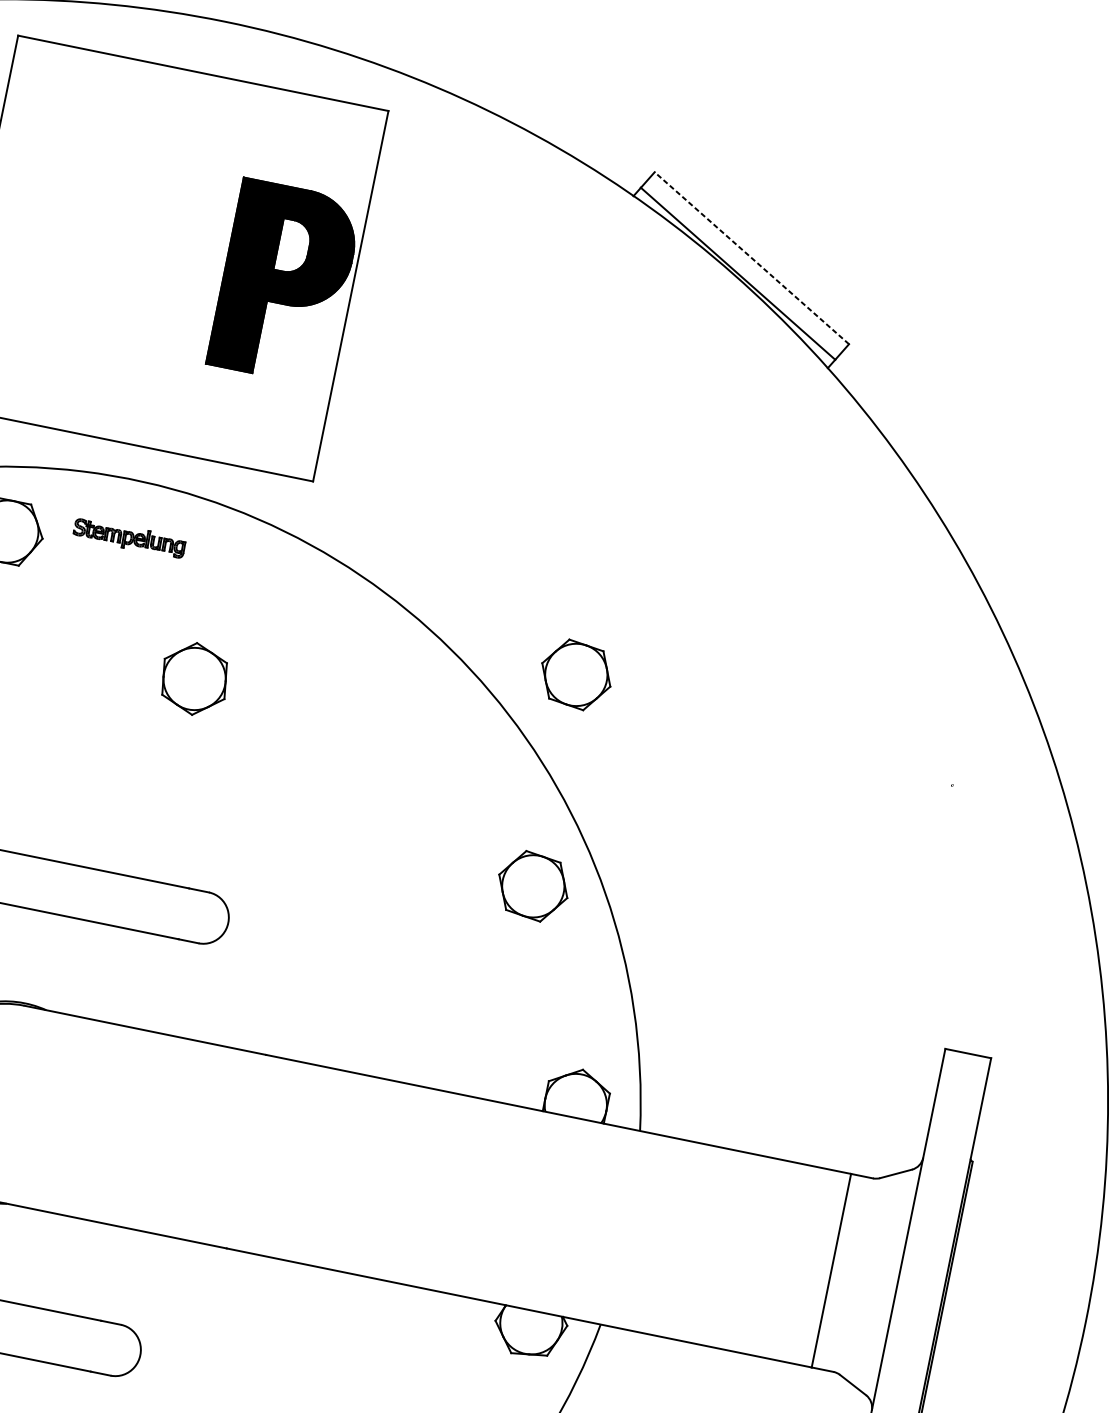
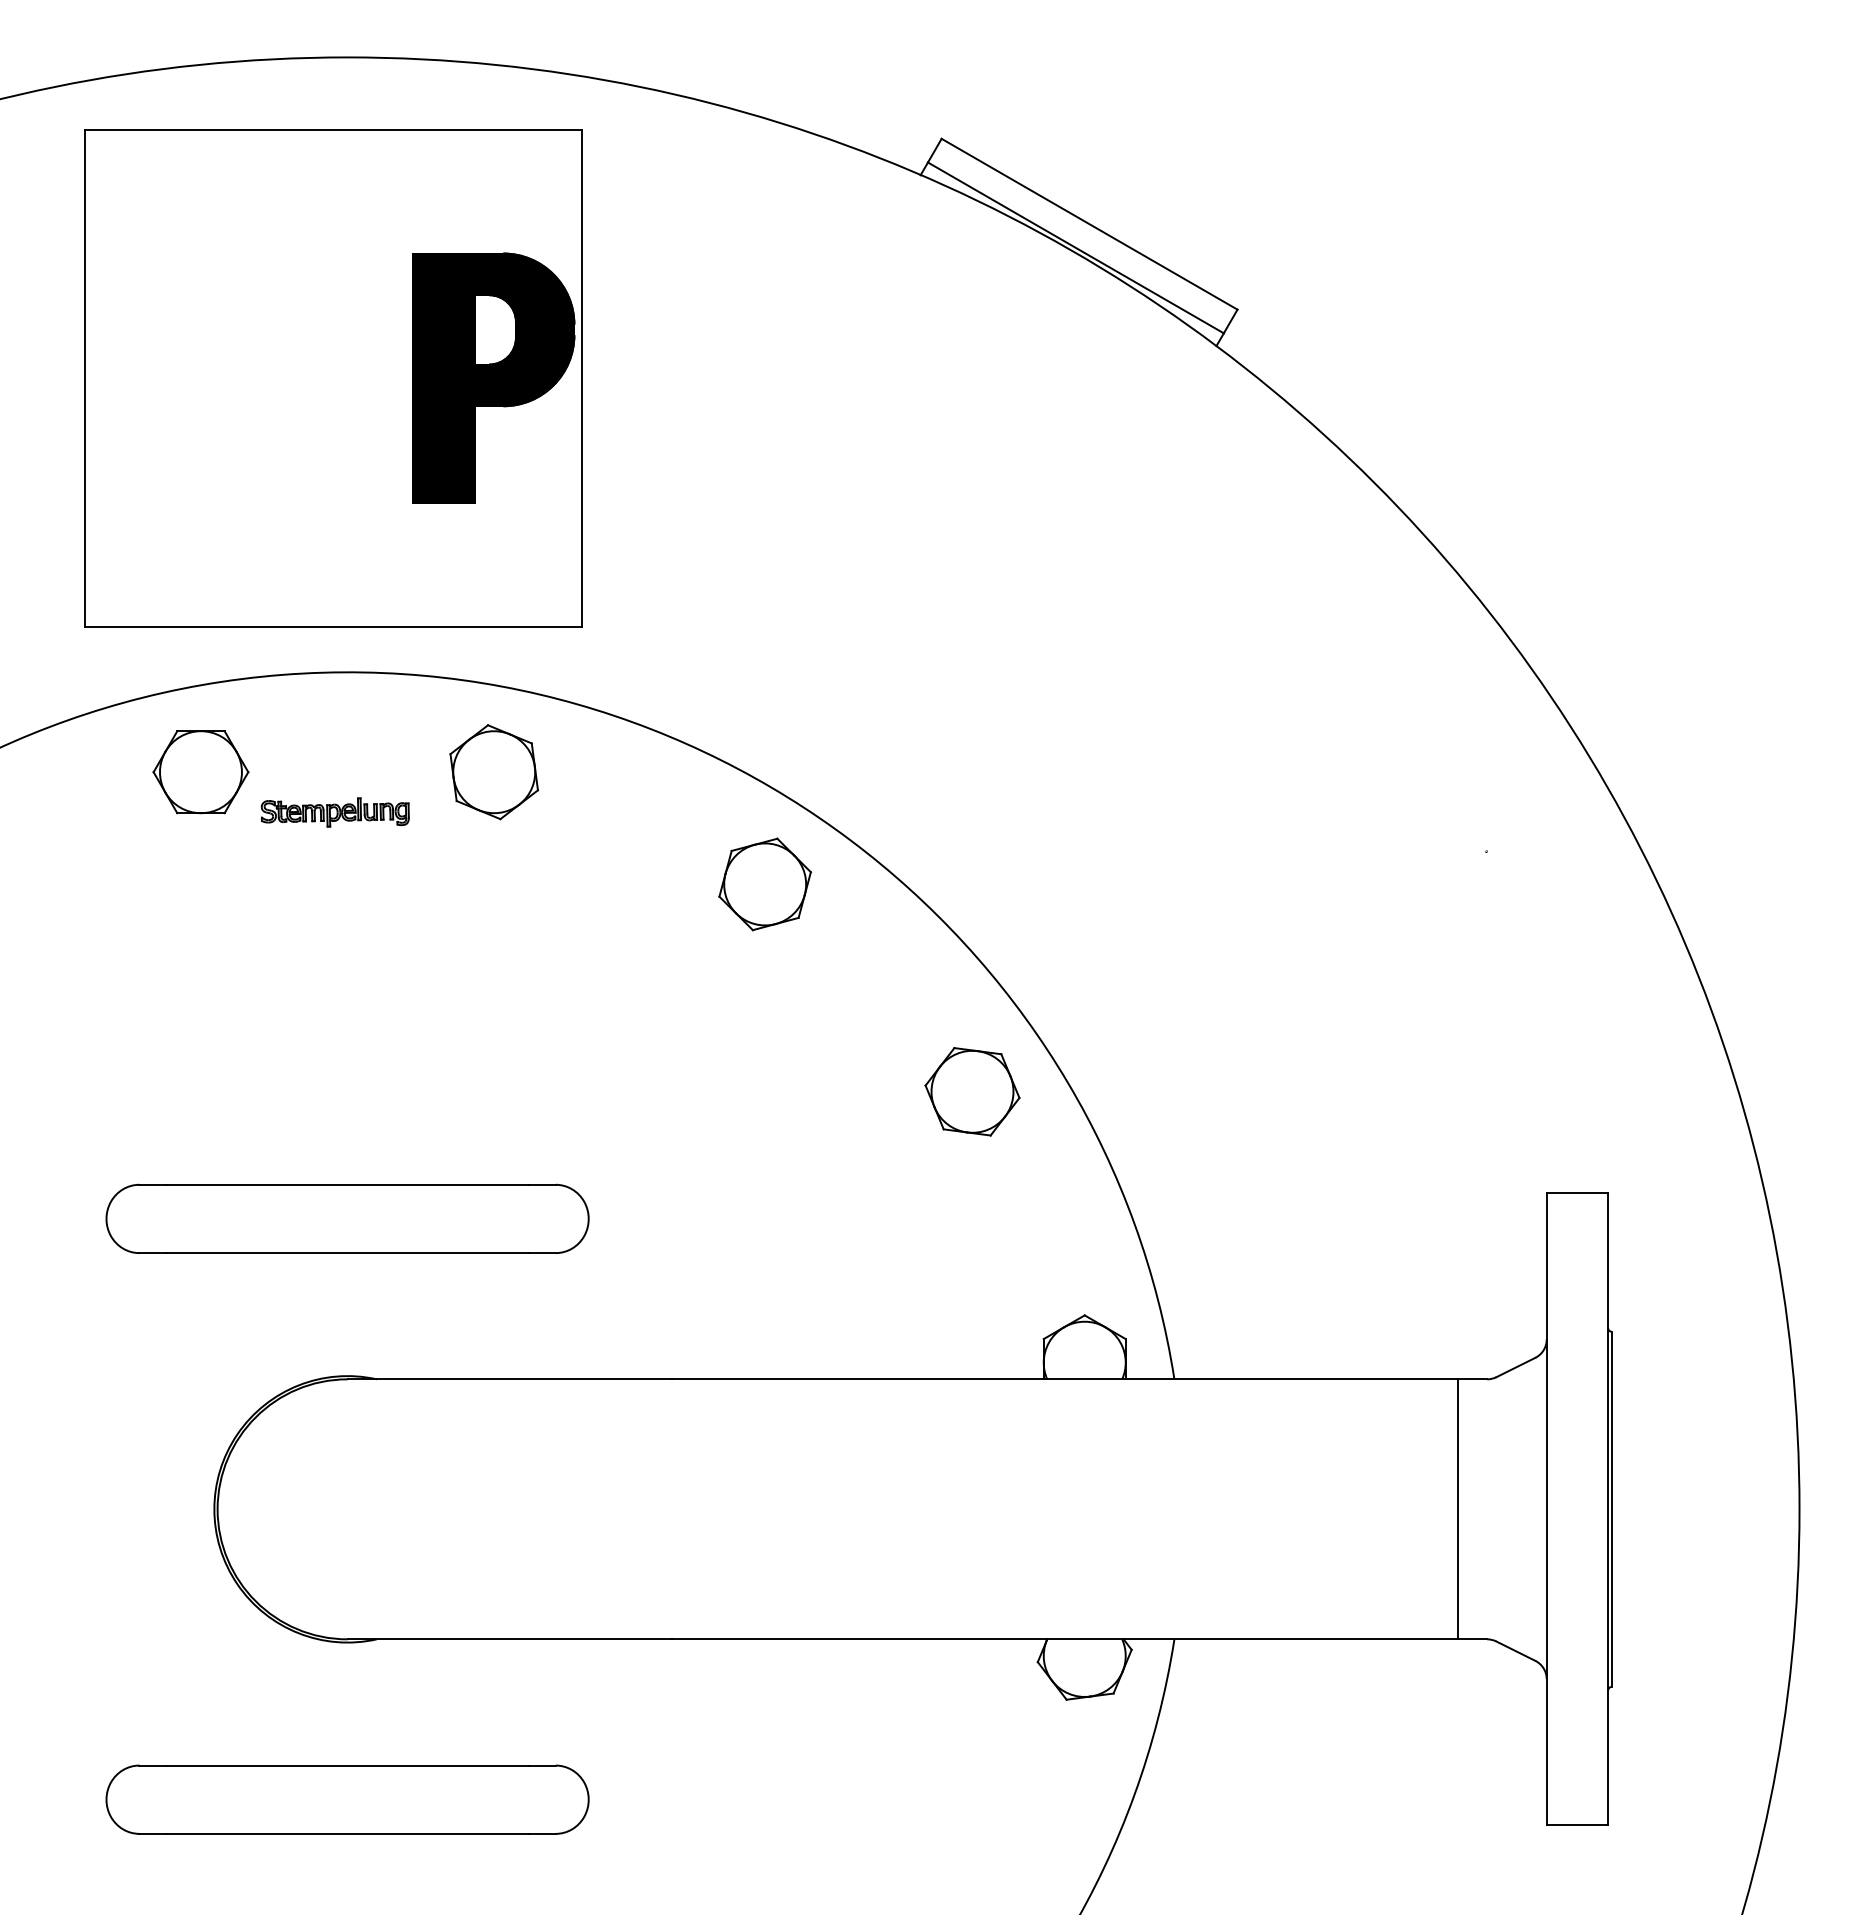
line: (751, 258) -> (1089, 224), dashed -> solid
part: (128, 537) -> (334, 812), moved
part: (576, 674) -> (972, 807), removed
part: (194, 679) -> (493, 772), moved
part: (409, 700) -> (764, 884), added

